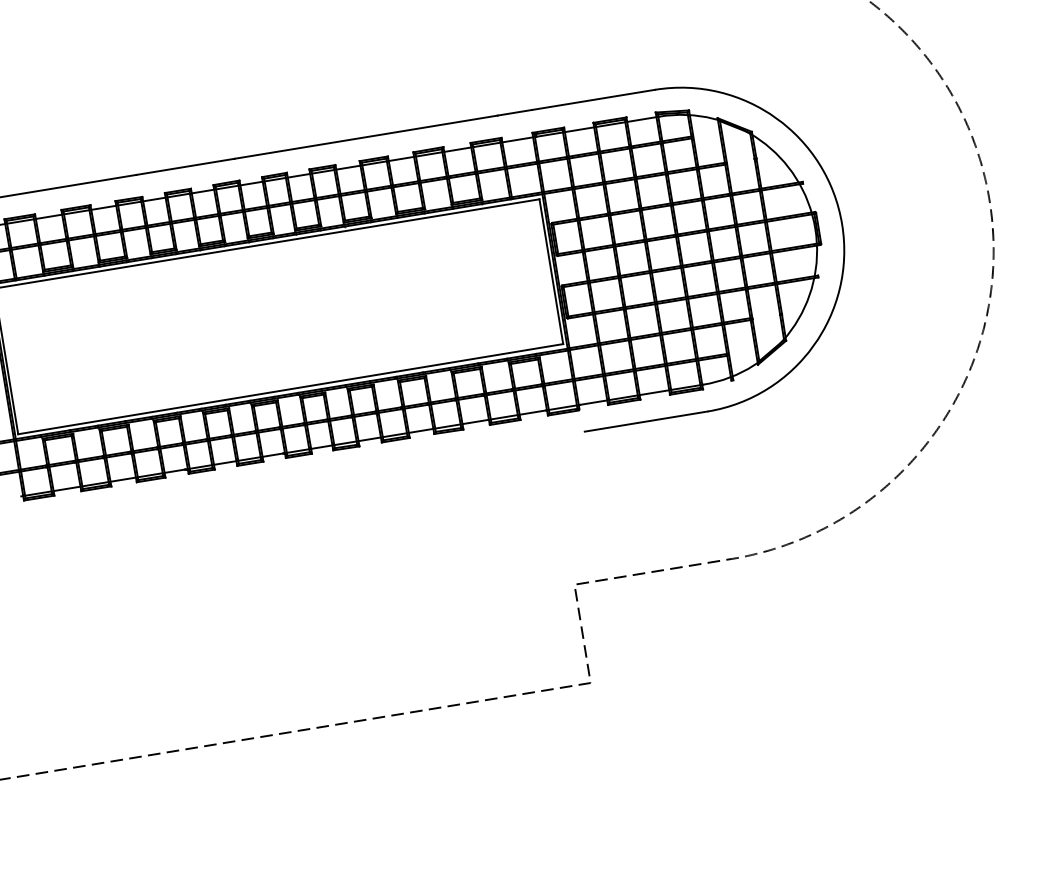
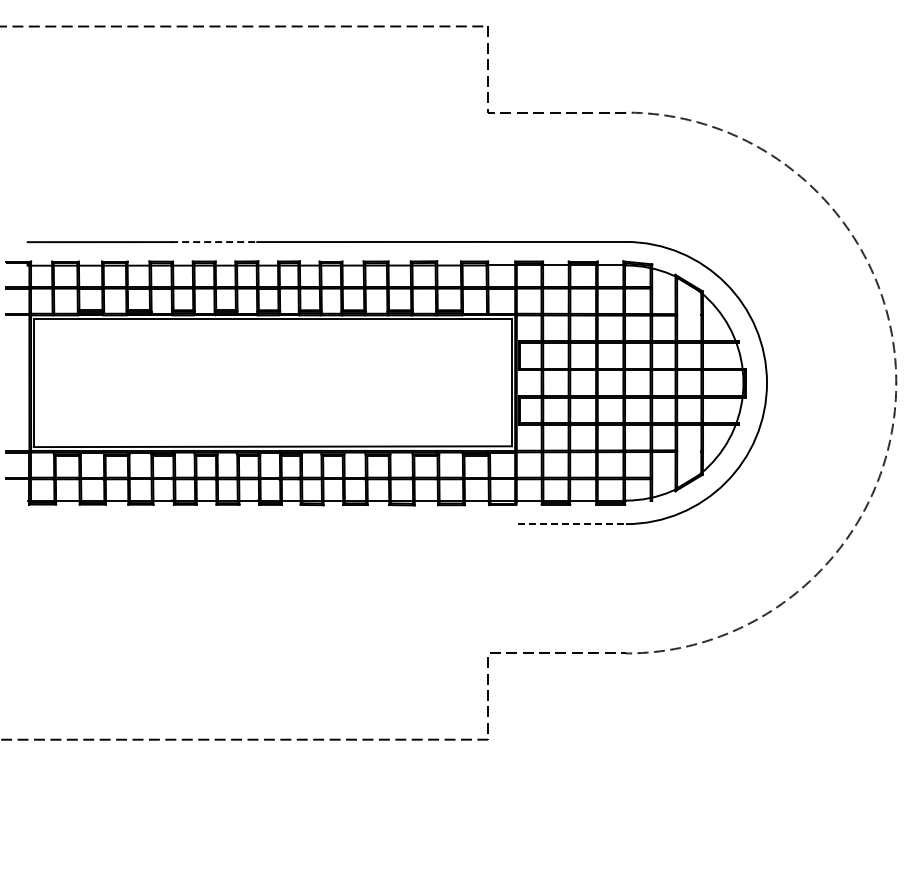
line: (186, 167) -> (214, 242), solid -> dashed
line: (646, 421) -> (572, 524), solid -> dashed

